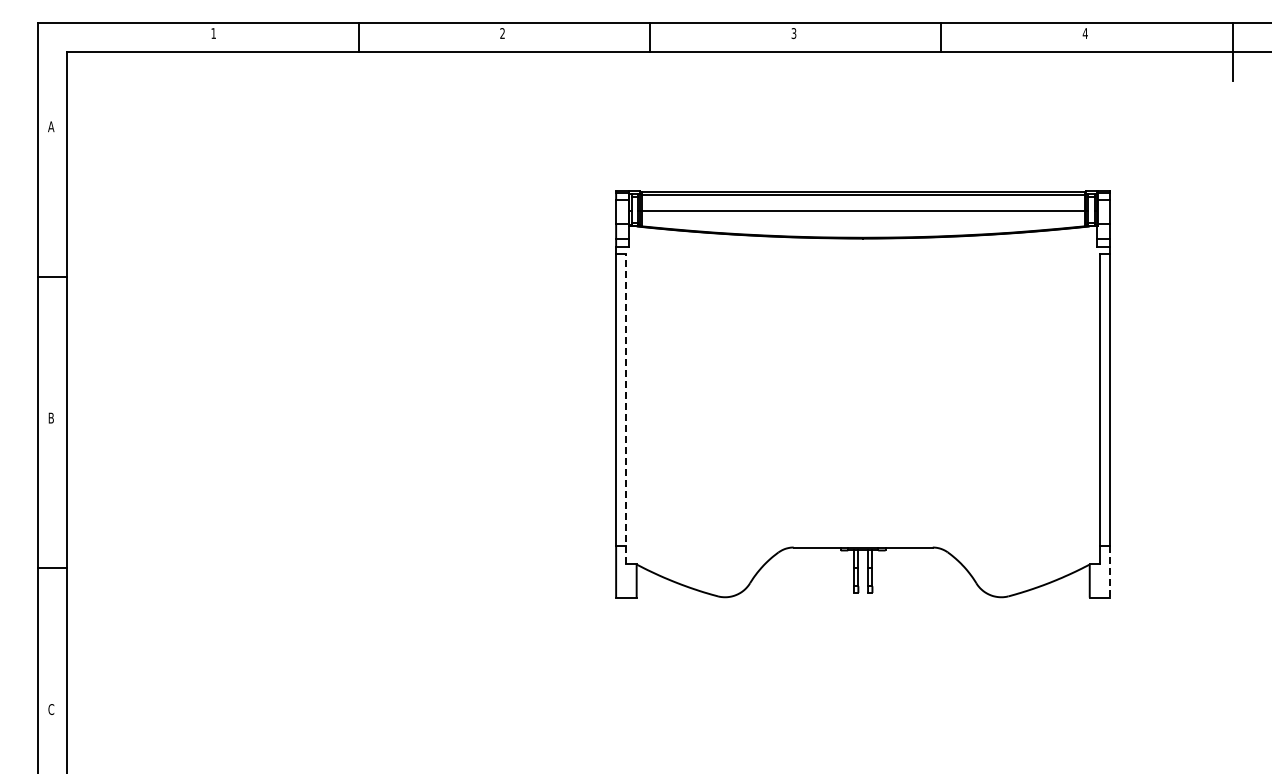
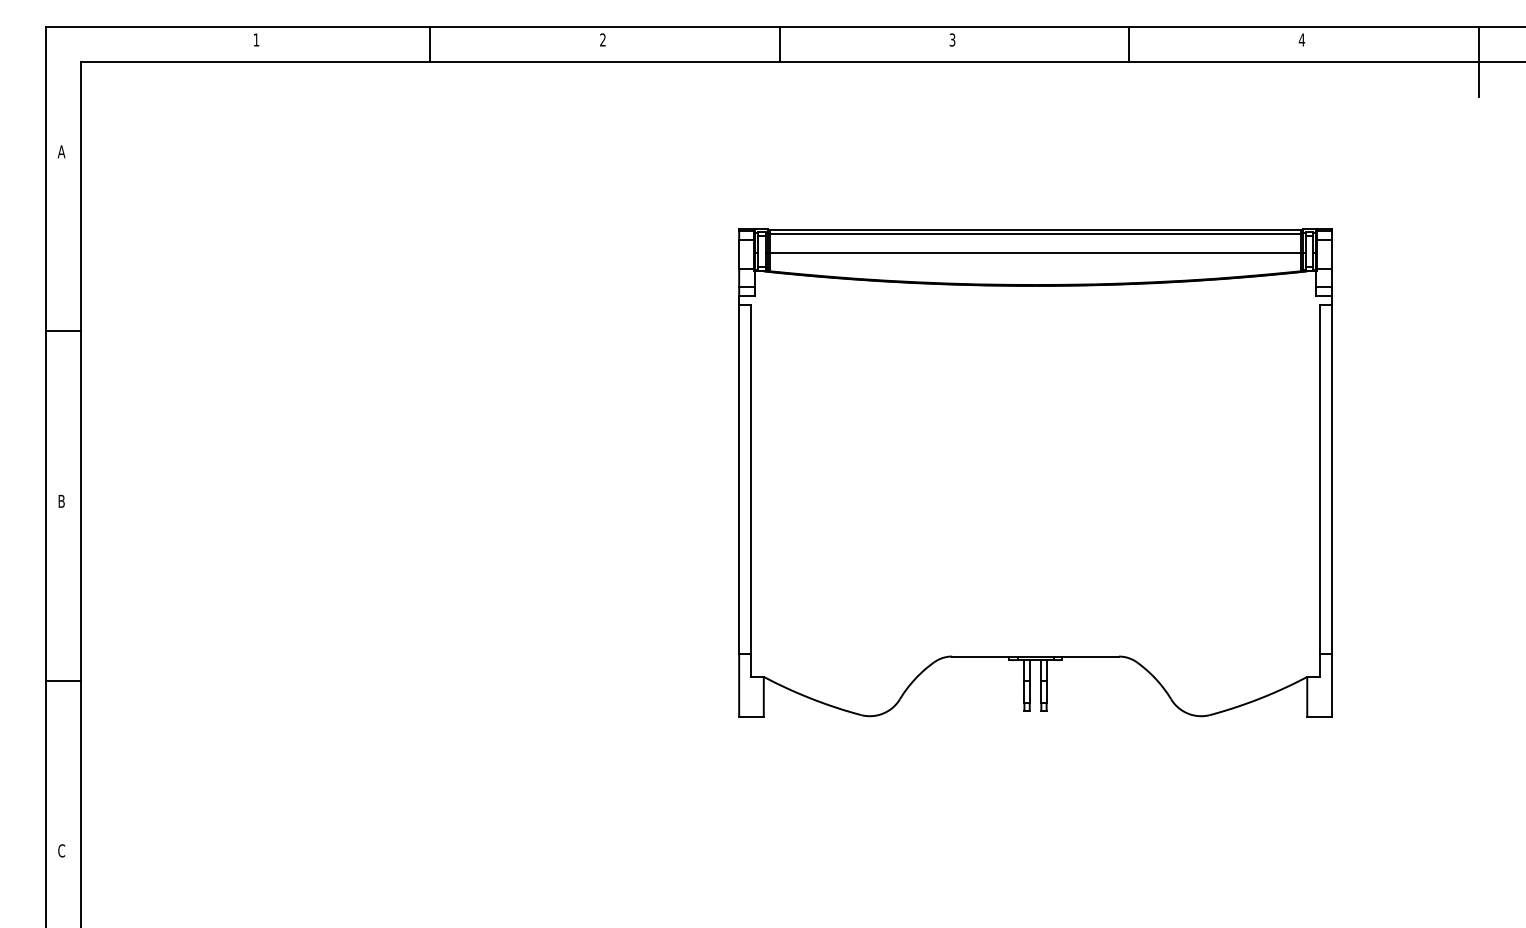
line: (626, 408) -> (751, 489), dashed -> solid
line: (1110, 572) -> (1332, 686), dashed -> solid

